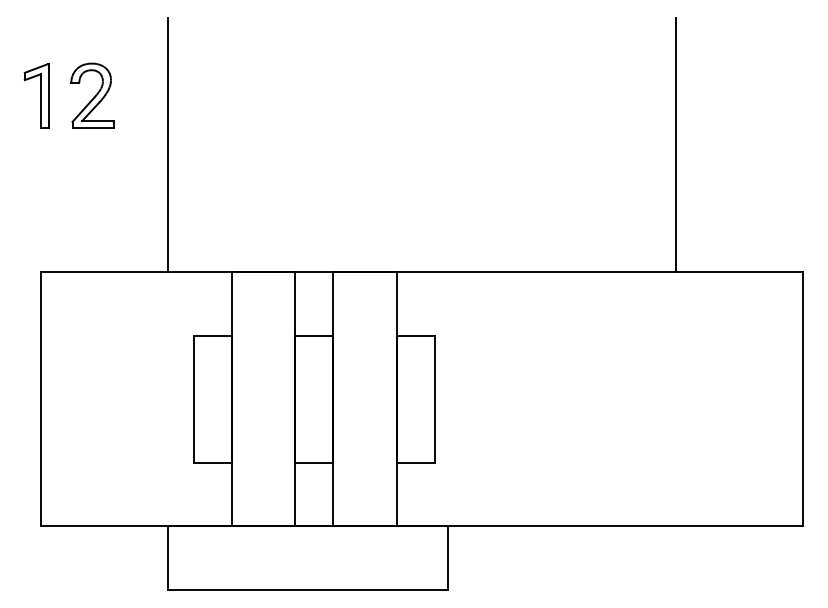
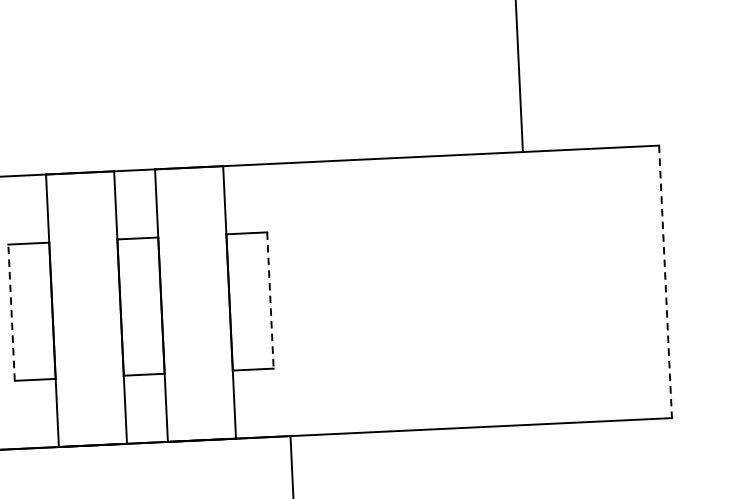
line: (193, 398) -> (11, 311), solid -> dashed
line: (435, 399) -> (270, 300), solid -> dashed
line: (803, 399) -> (665, 282), solid -> dashed

